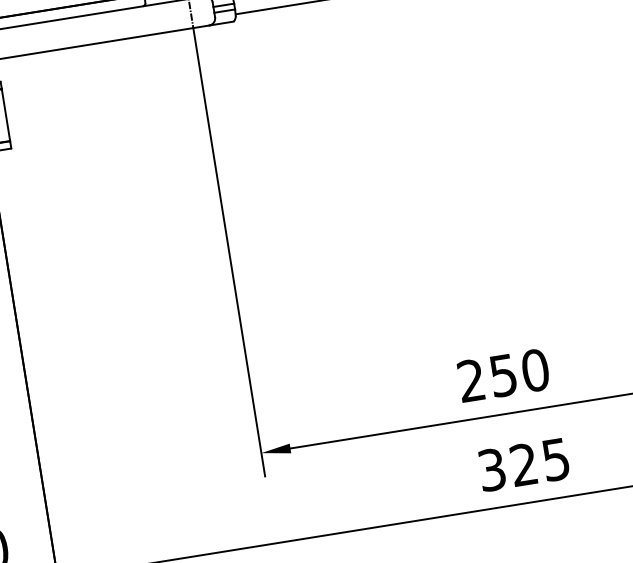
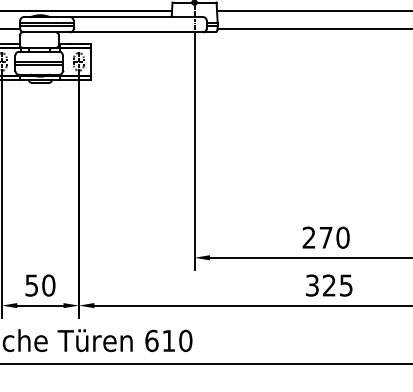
text: (502, 375) -> (325, 237), 250 -> 270

